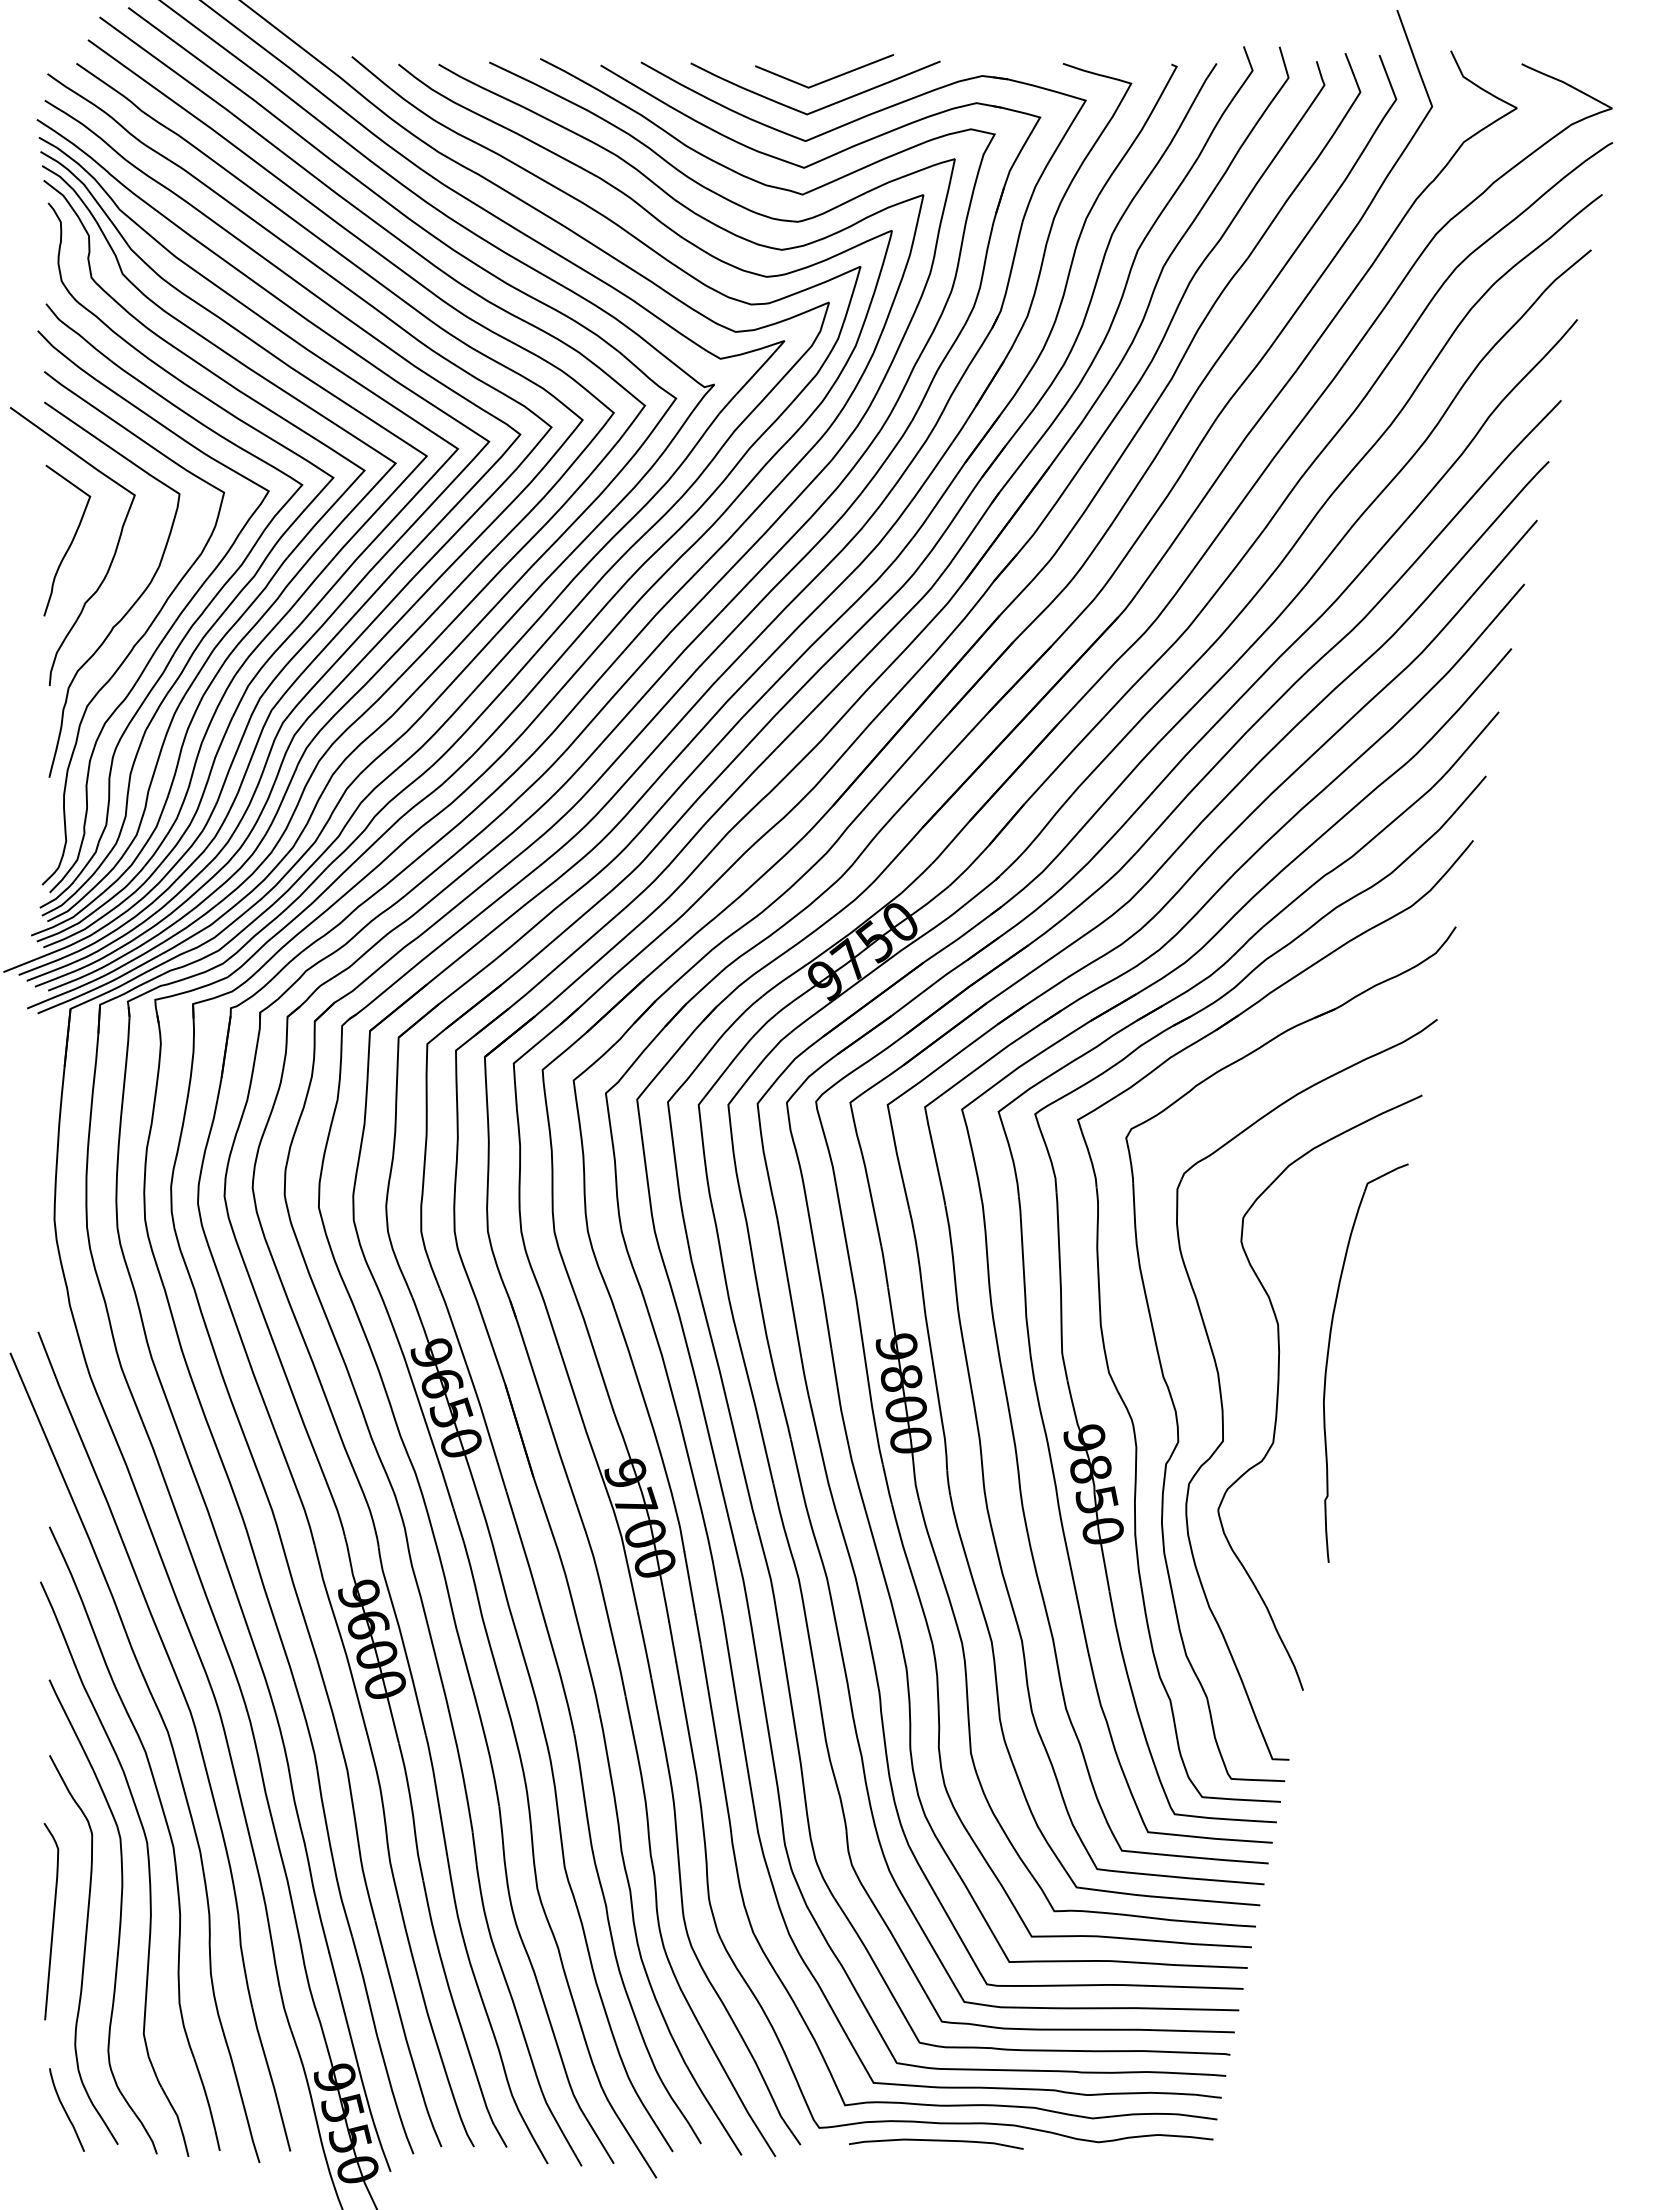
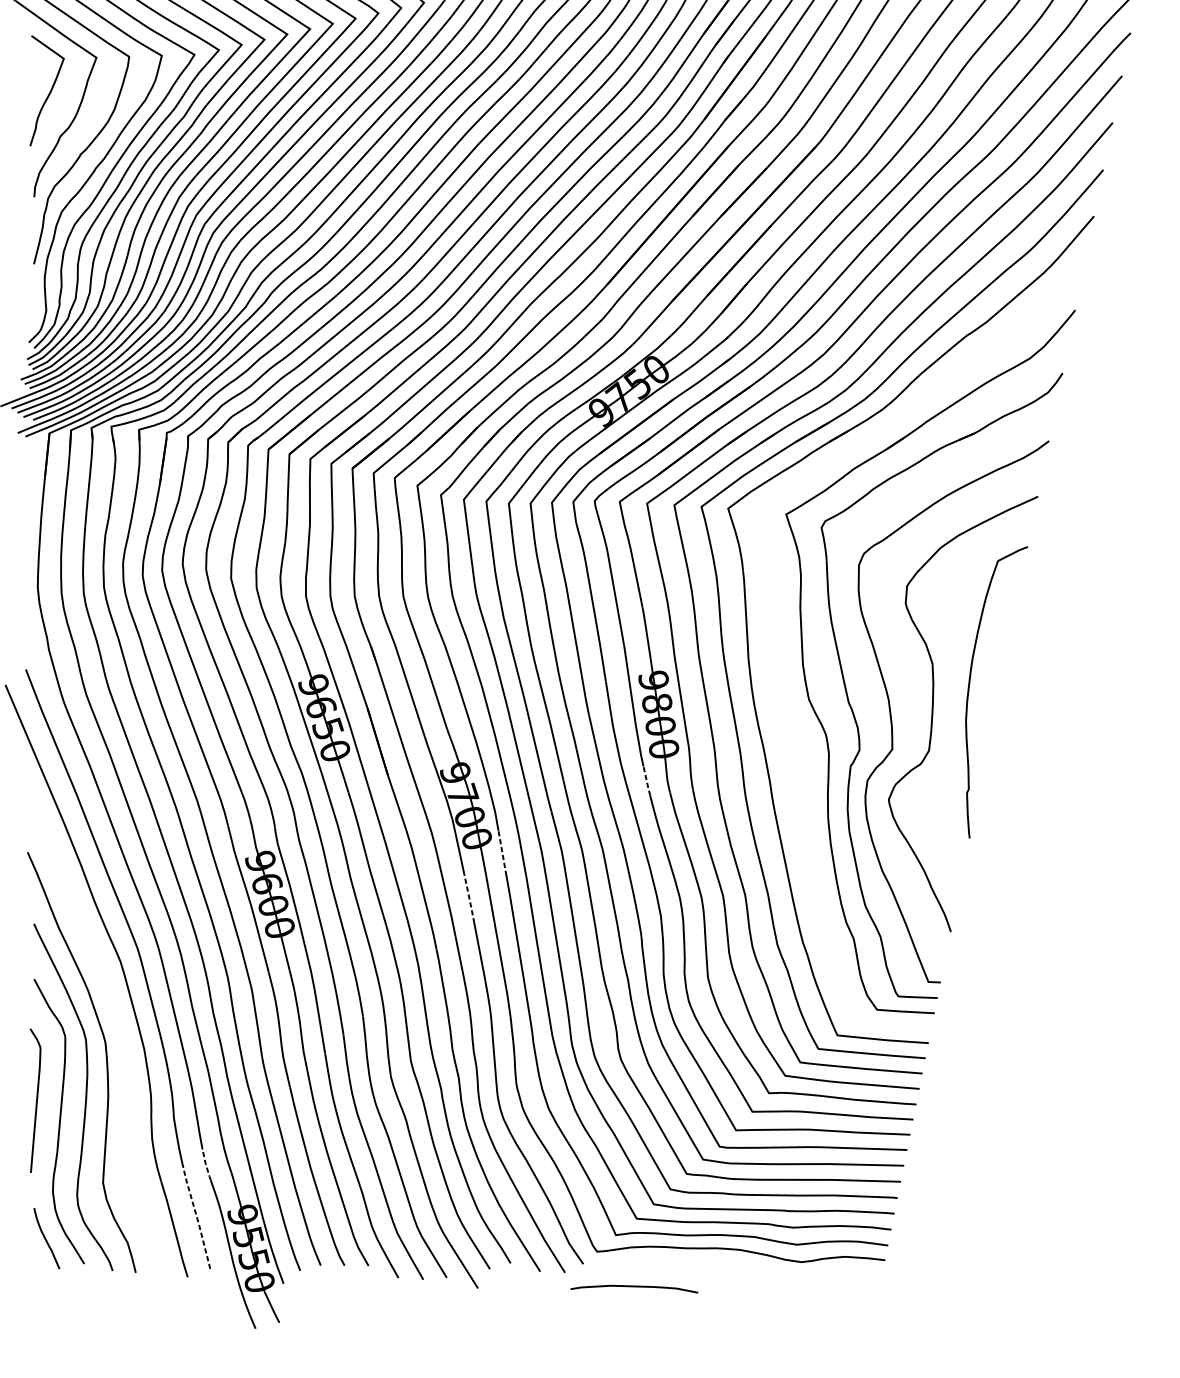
part: (1062, 1301) -> (774, 647), removed
line: (887, 1484) -> (646, 781), solid -> dashed
line: (689, 1582) -> (502, 852), solid -> dashed
line: (644, 1645) -> (469, 898), solid -> dashed
part: (166, 1826) -> (119, 1031), removed
line: (284, 2009) -> (205, 1165), solid -> dashed
line: (271, 2079) -> (196, 1216), solid -> dashed
curve: (936, 2141) -> (634, 1287), moved

